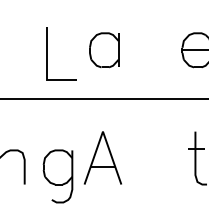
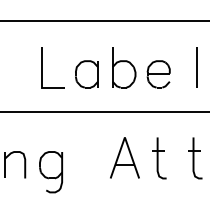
part: (152, 41) -> (124, 67), added
line: (48, 54) -> (42, 67), moved
part: (102, 157) -> (124, 157), moved

